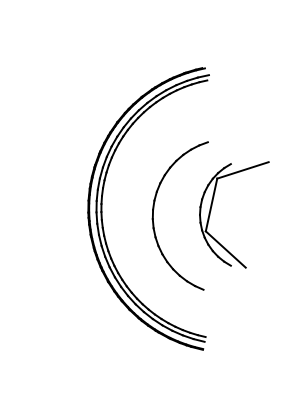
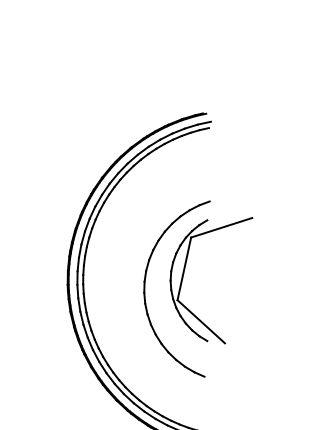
part: (211, 211) -> (184, 276), moved

